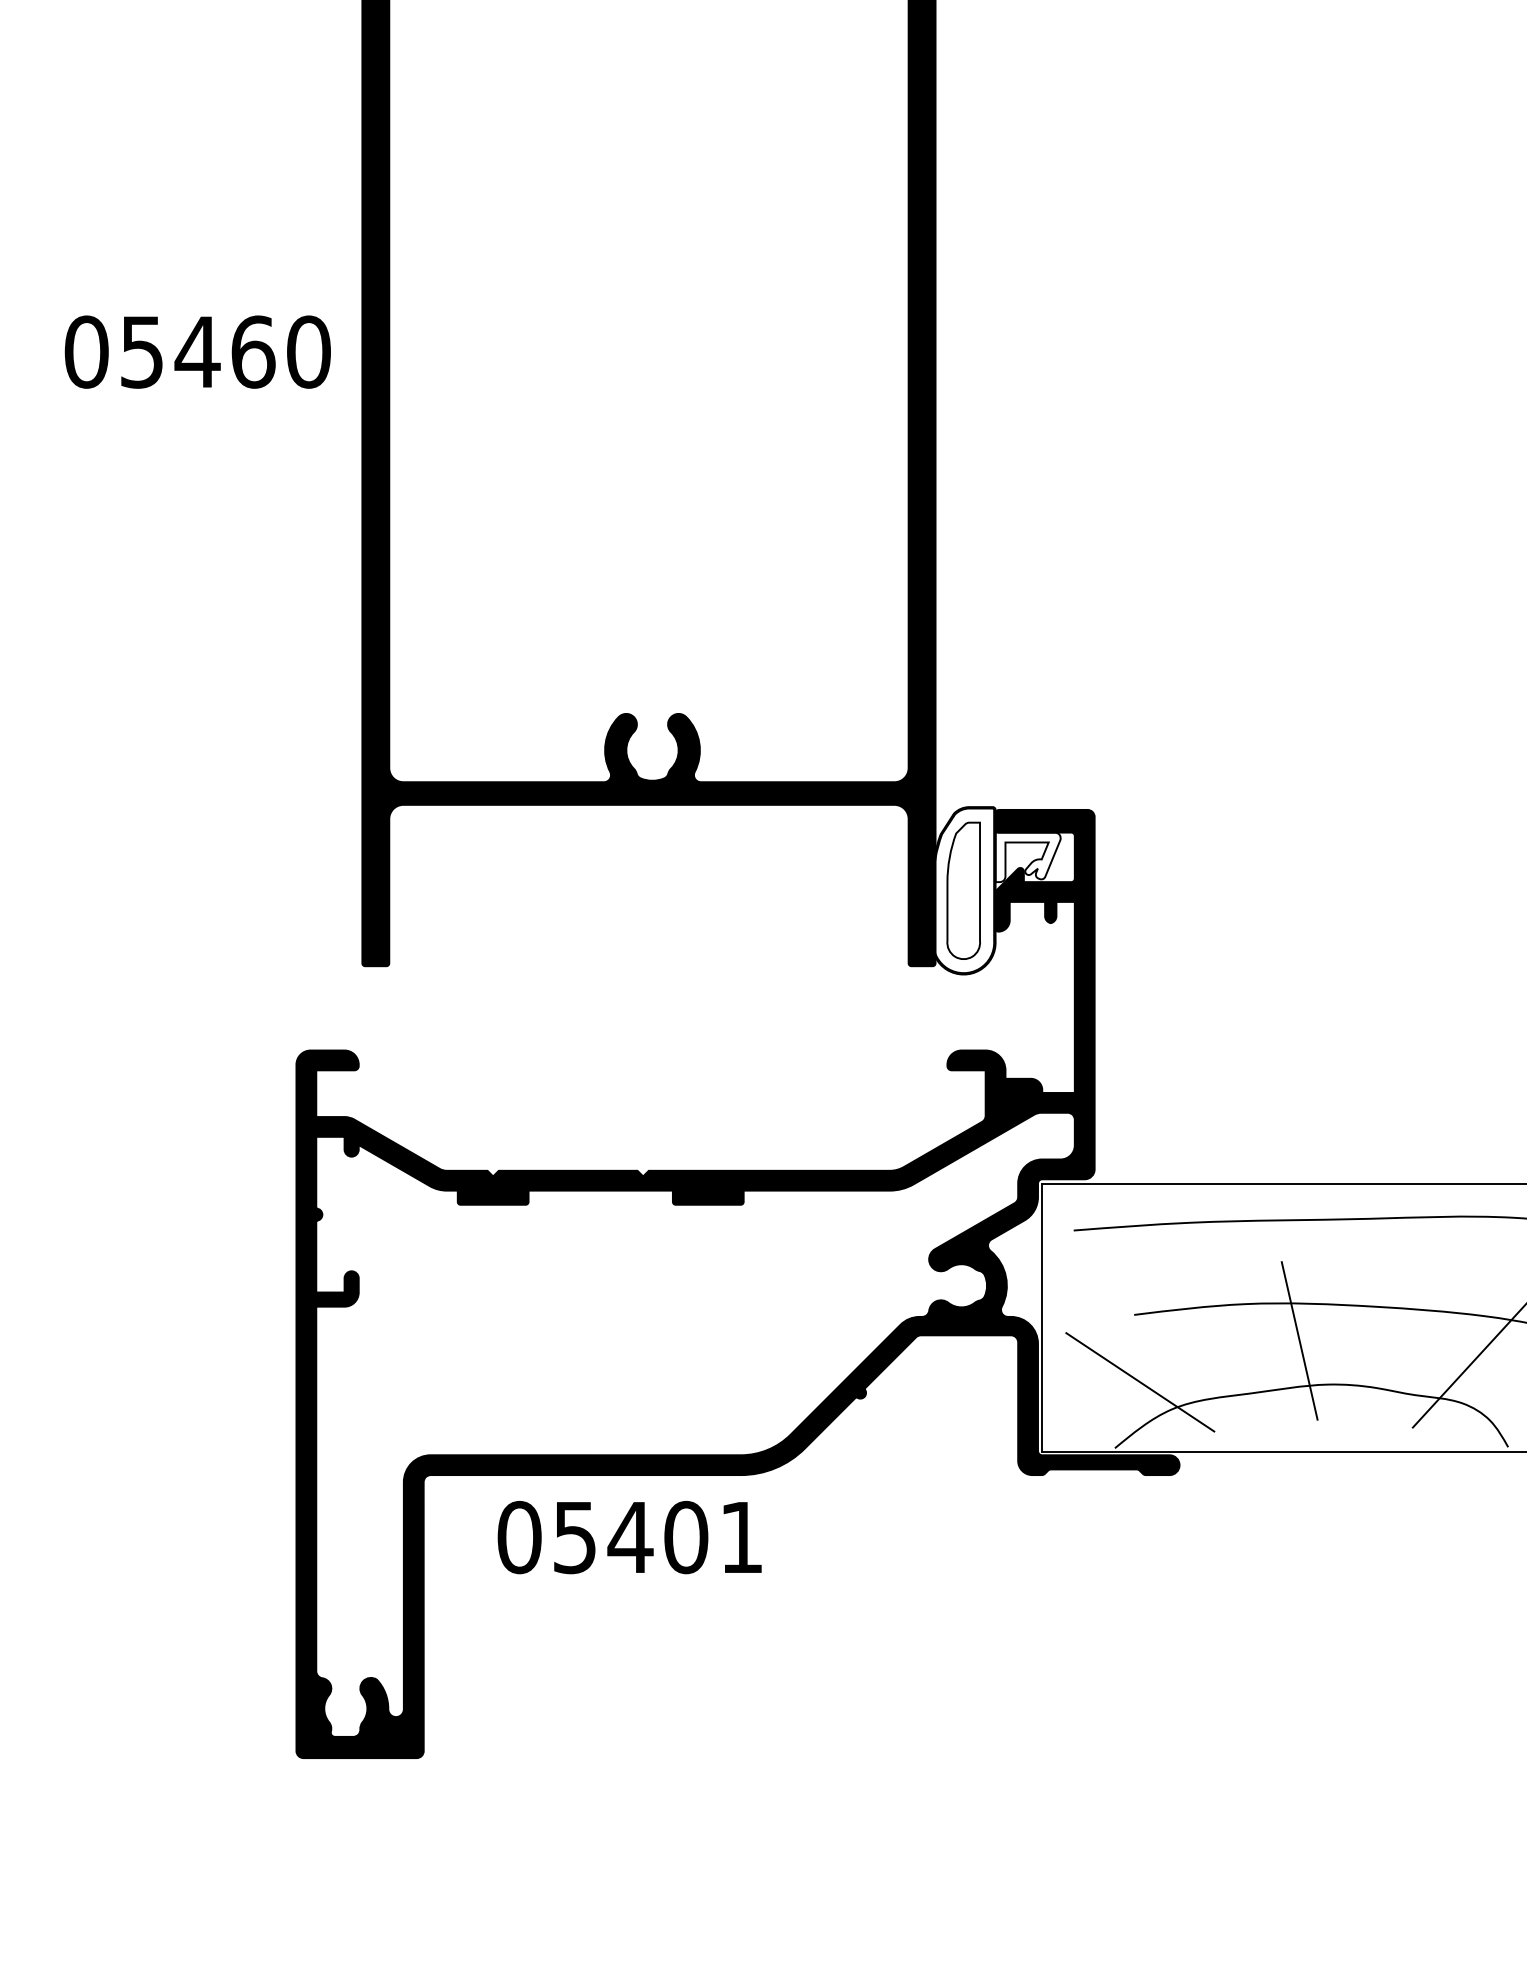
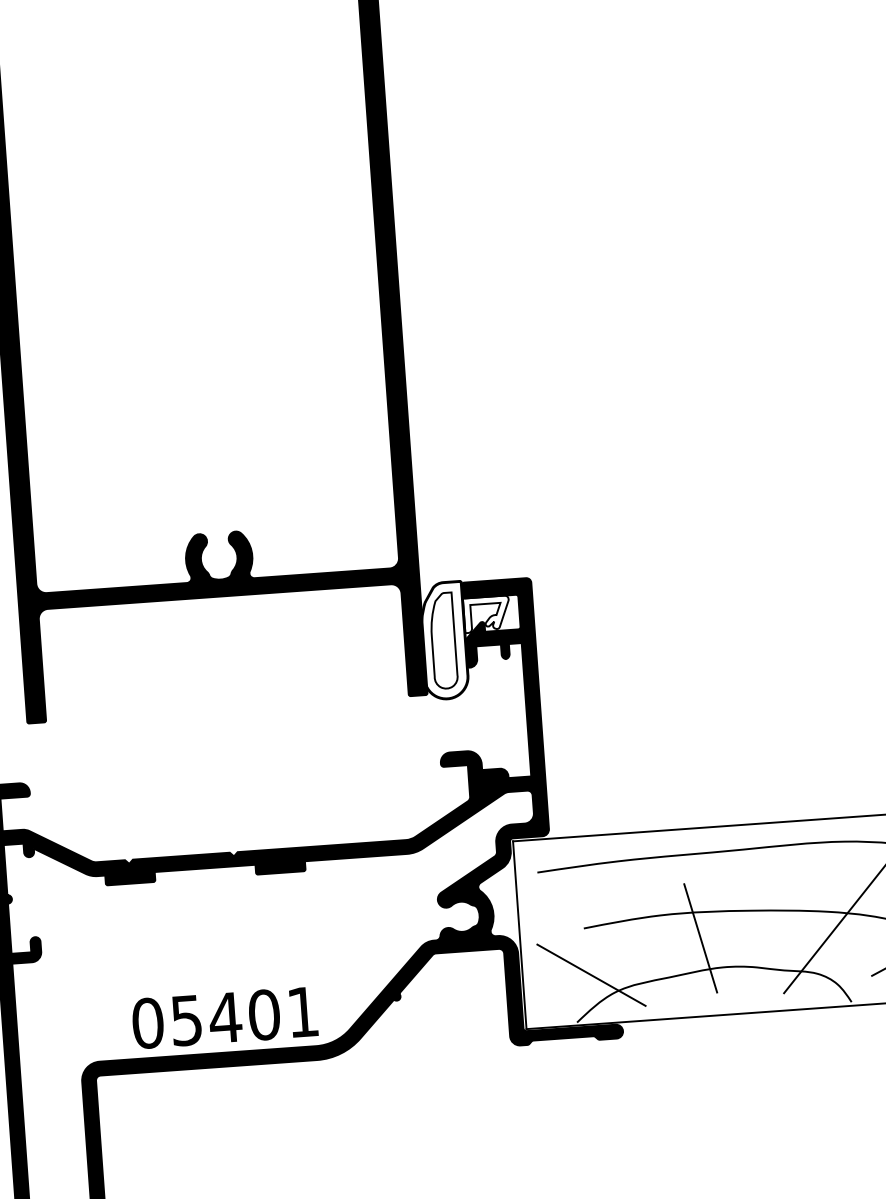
text: (629, 1537) -> (224, 1017), moved

